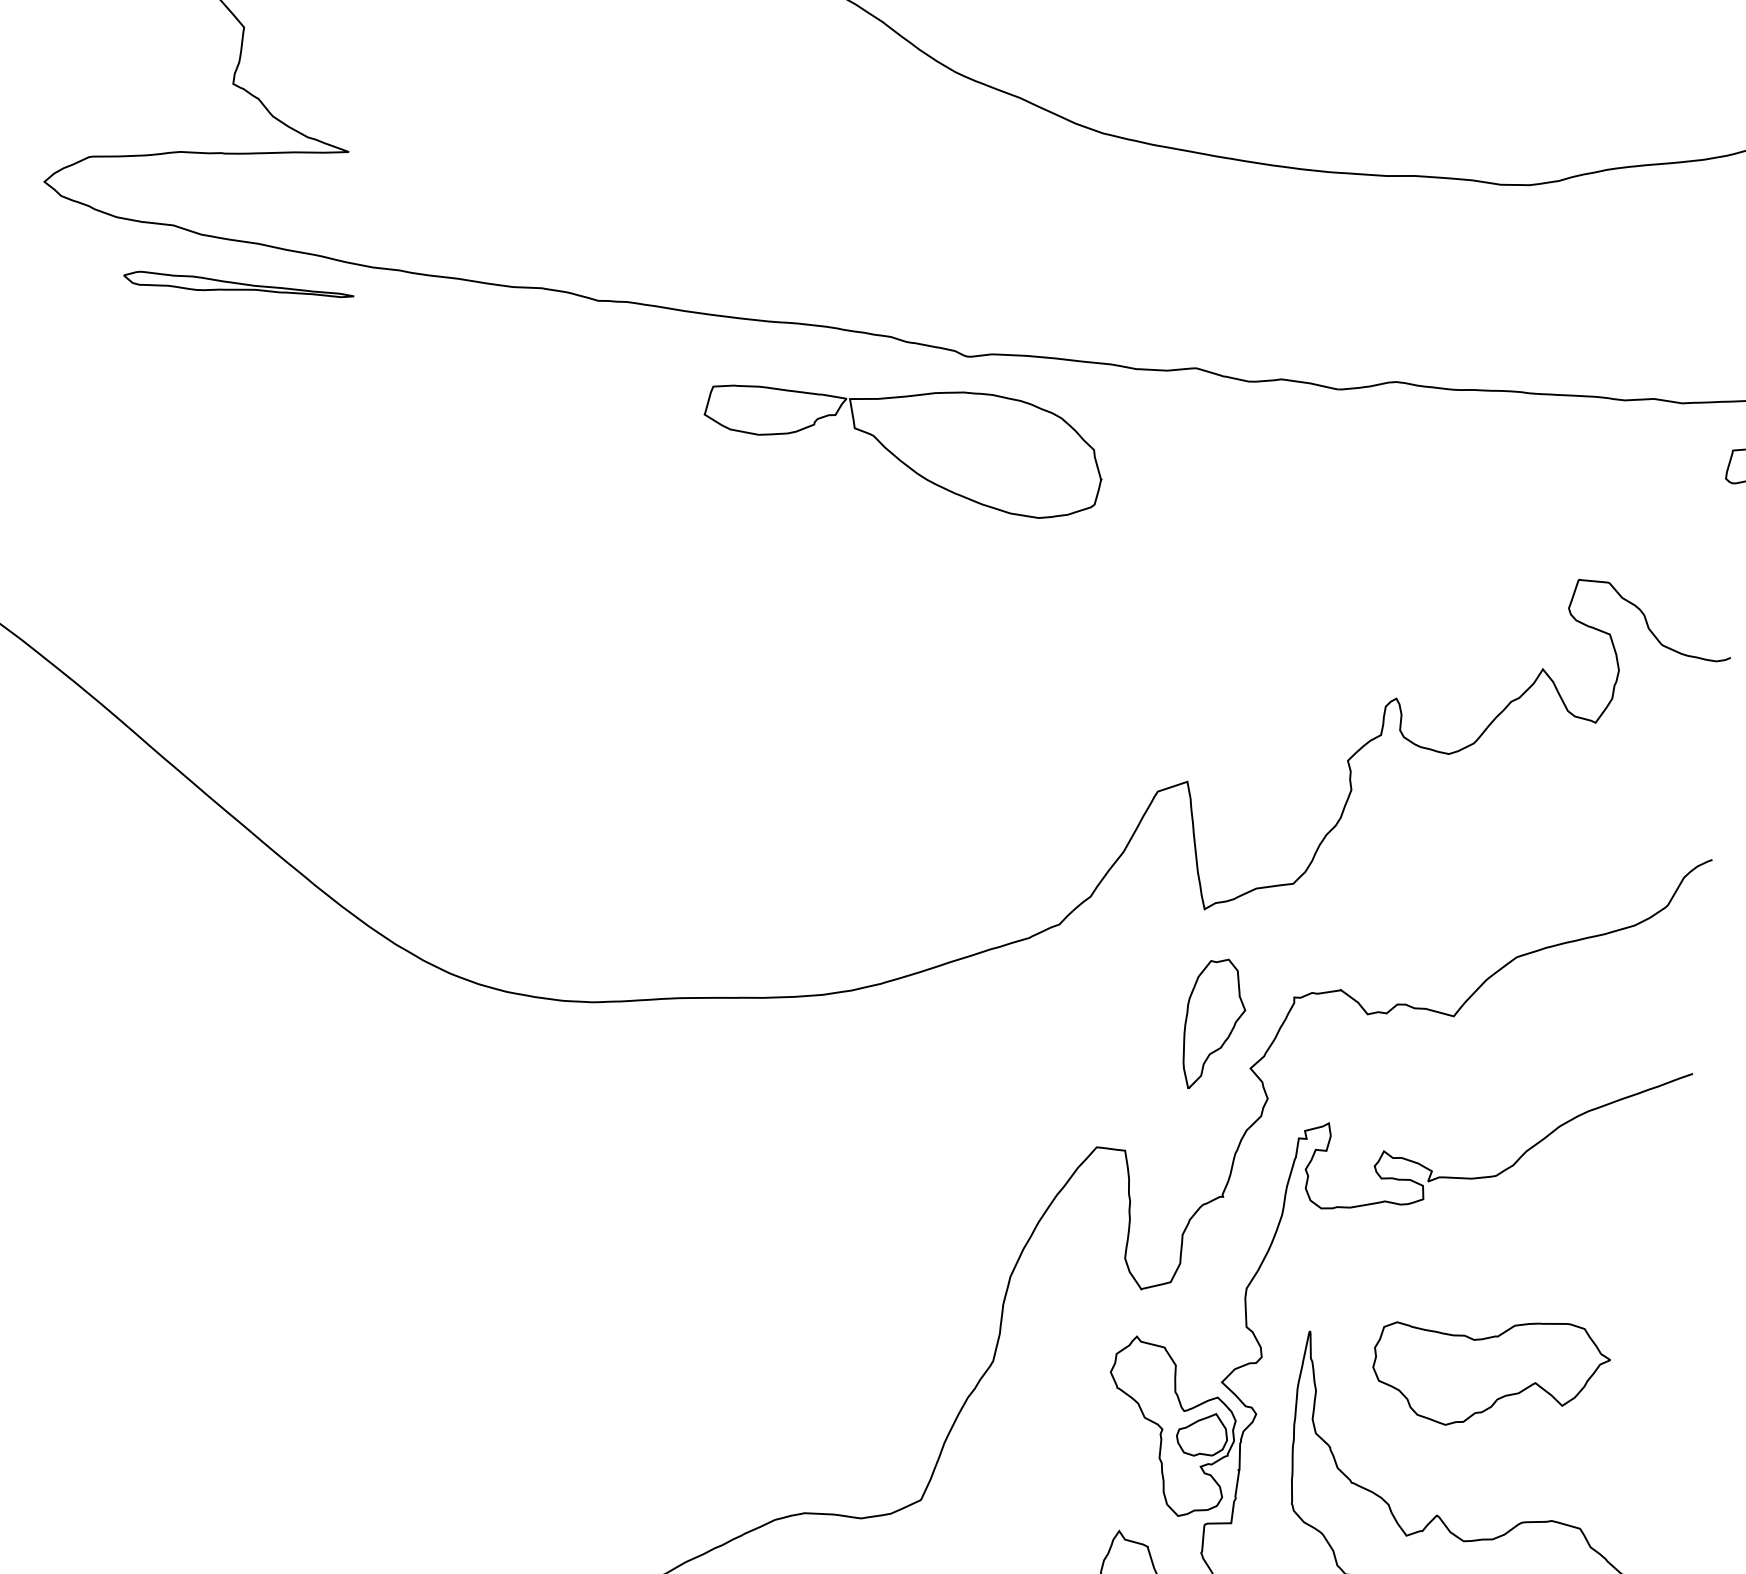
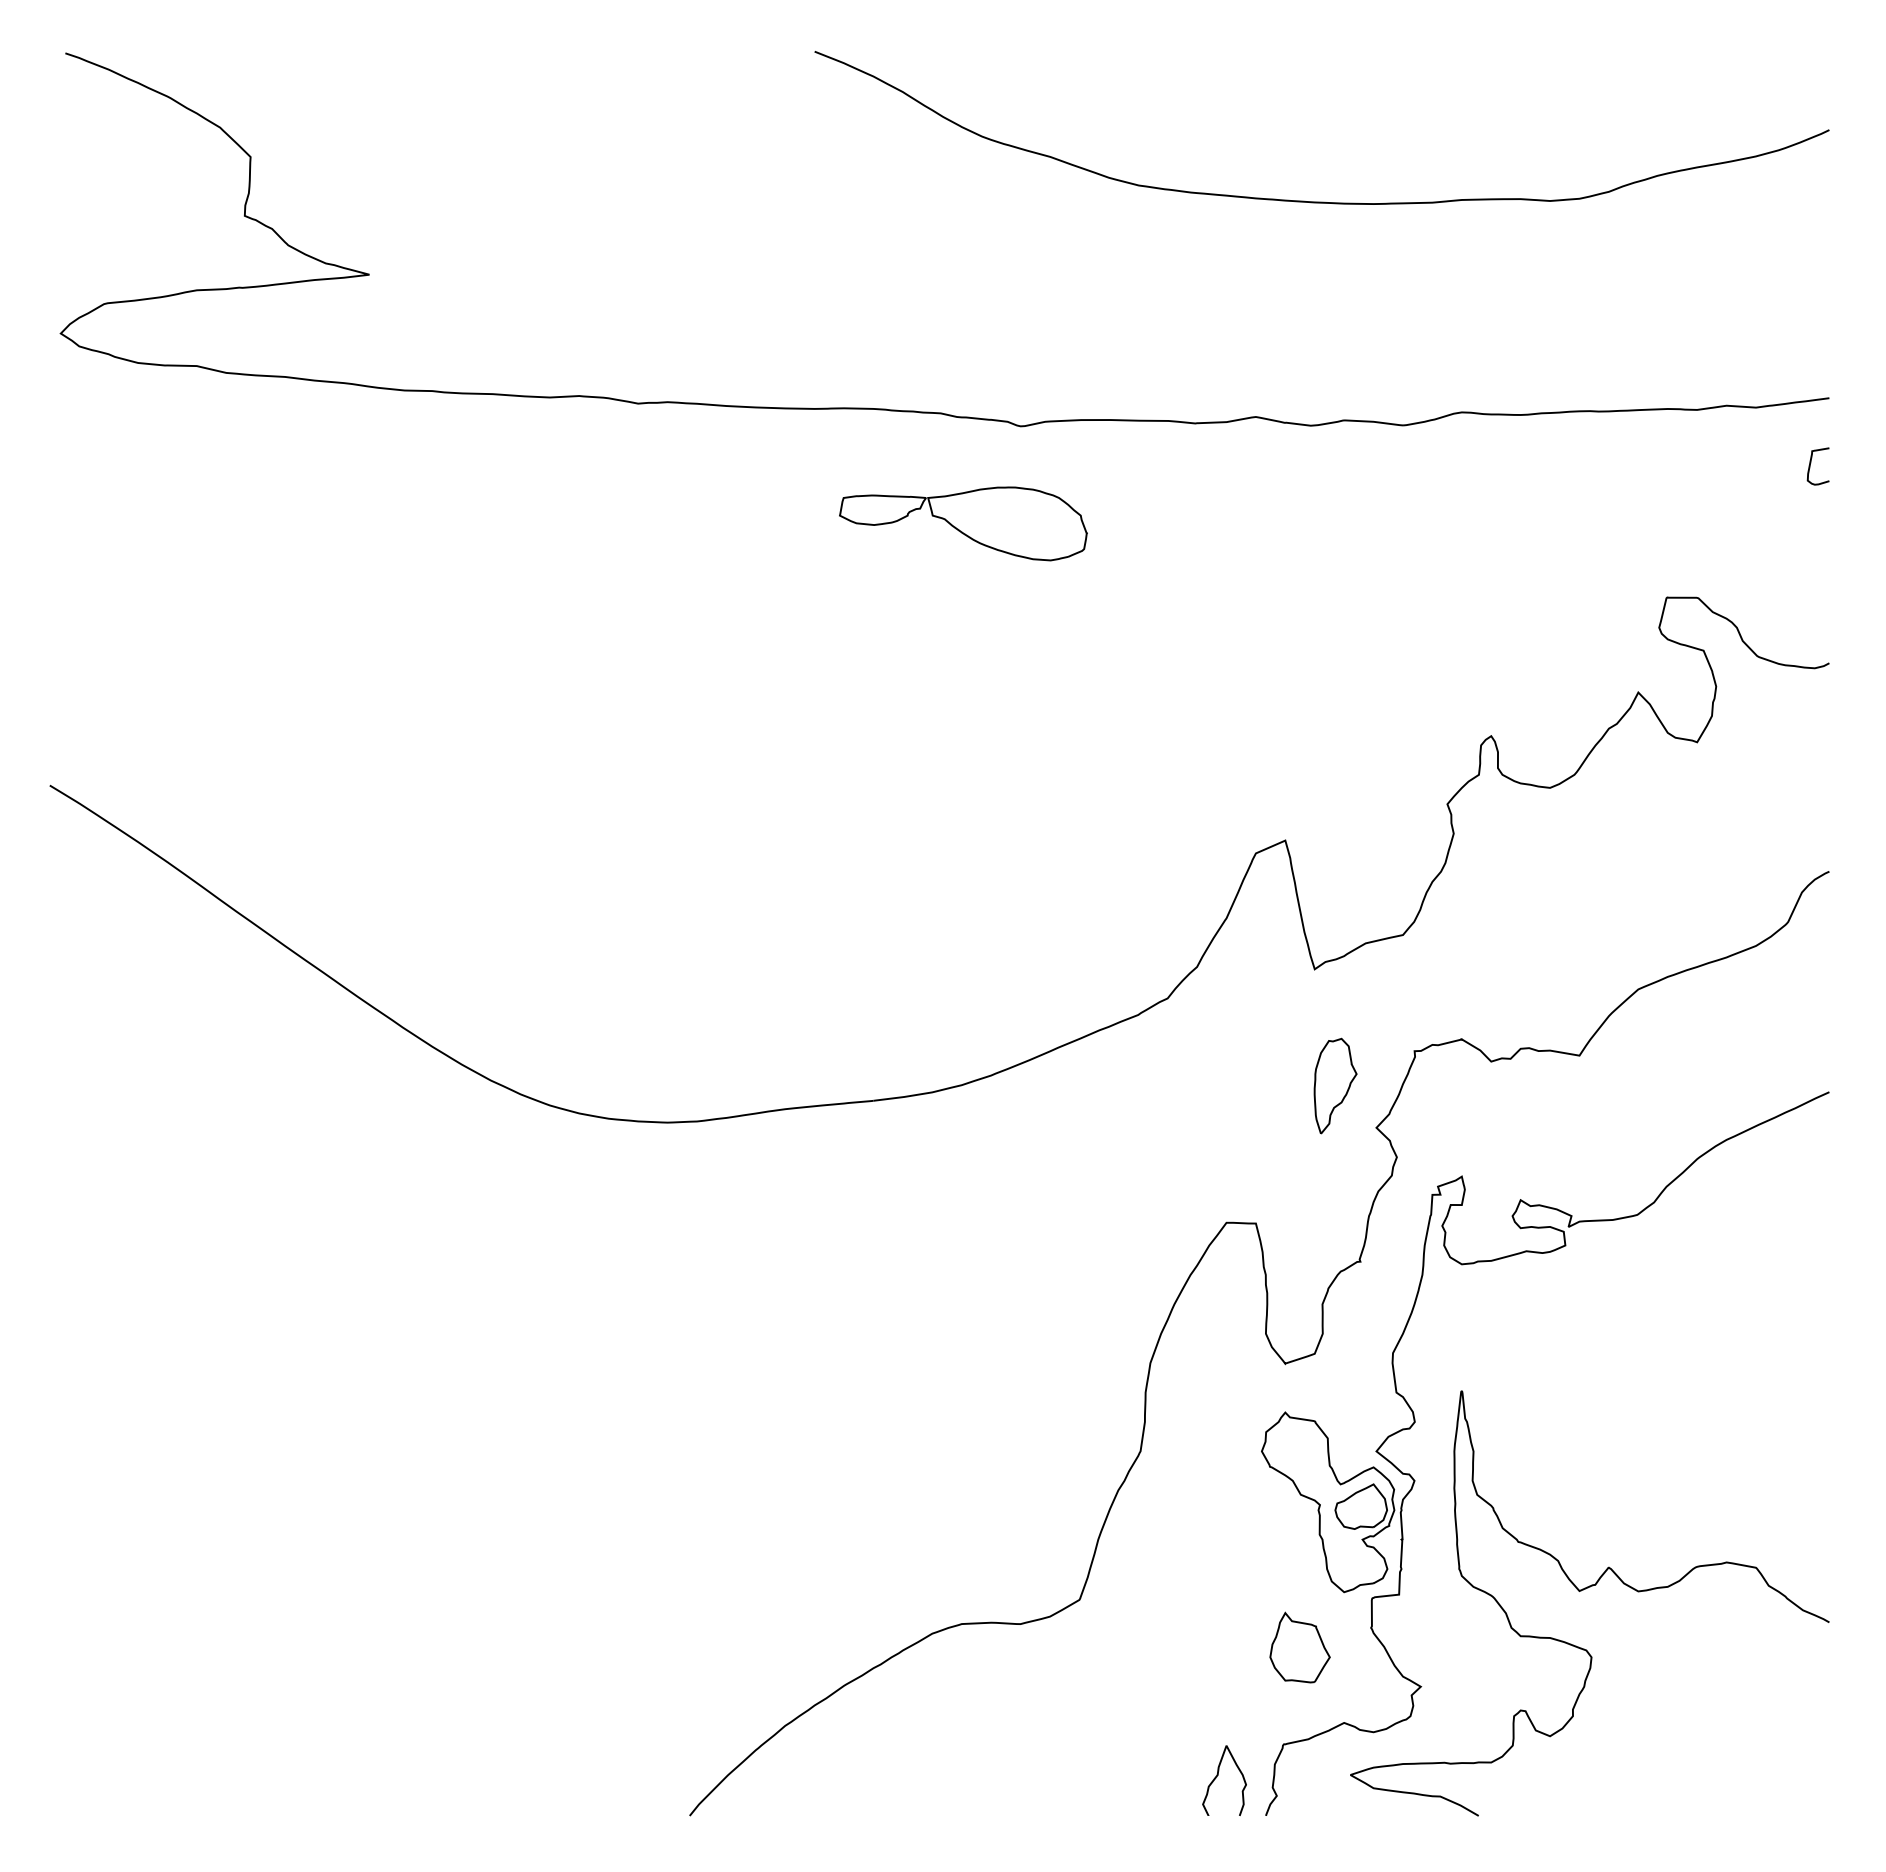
part: (239, 286) -> (269, 422), removed
part: (903, 445) -> (963, 523), size x0.6
part: (1214, 1023) -> (1335, 1085), size x0.7
part: (1489, 1372) -> (1649, 1416), removed

